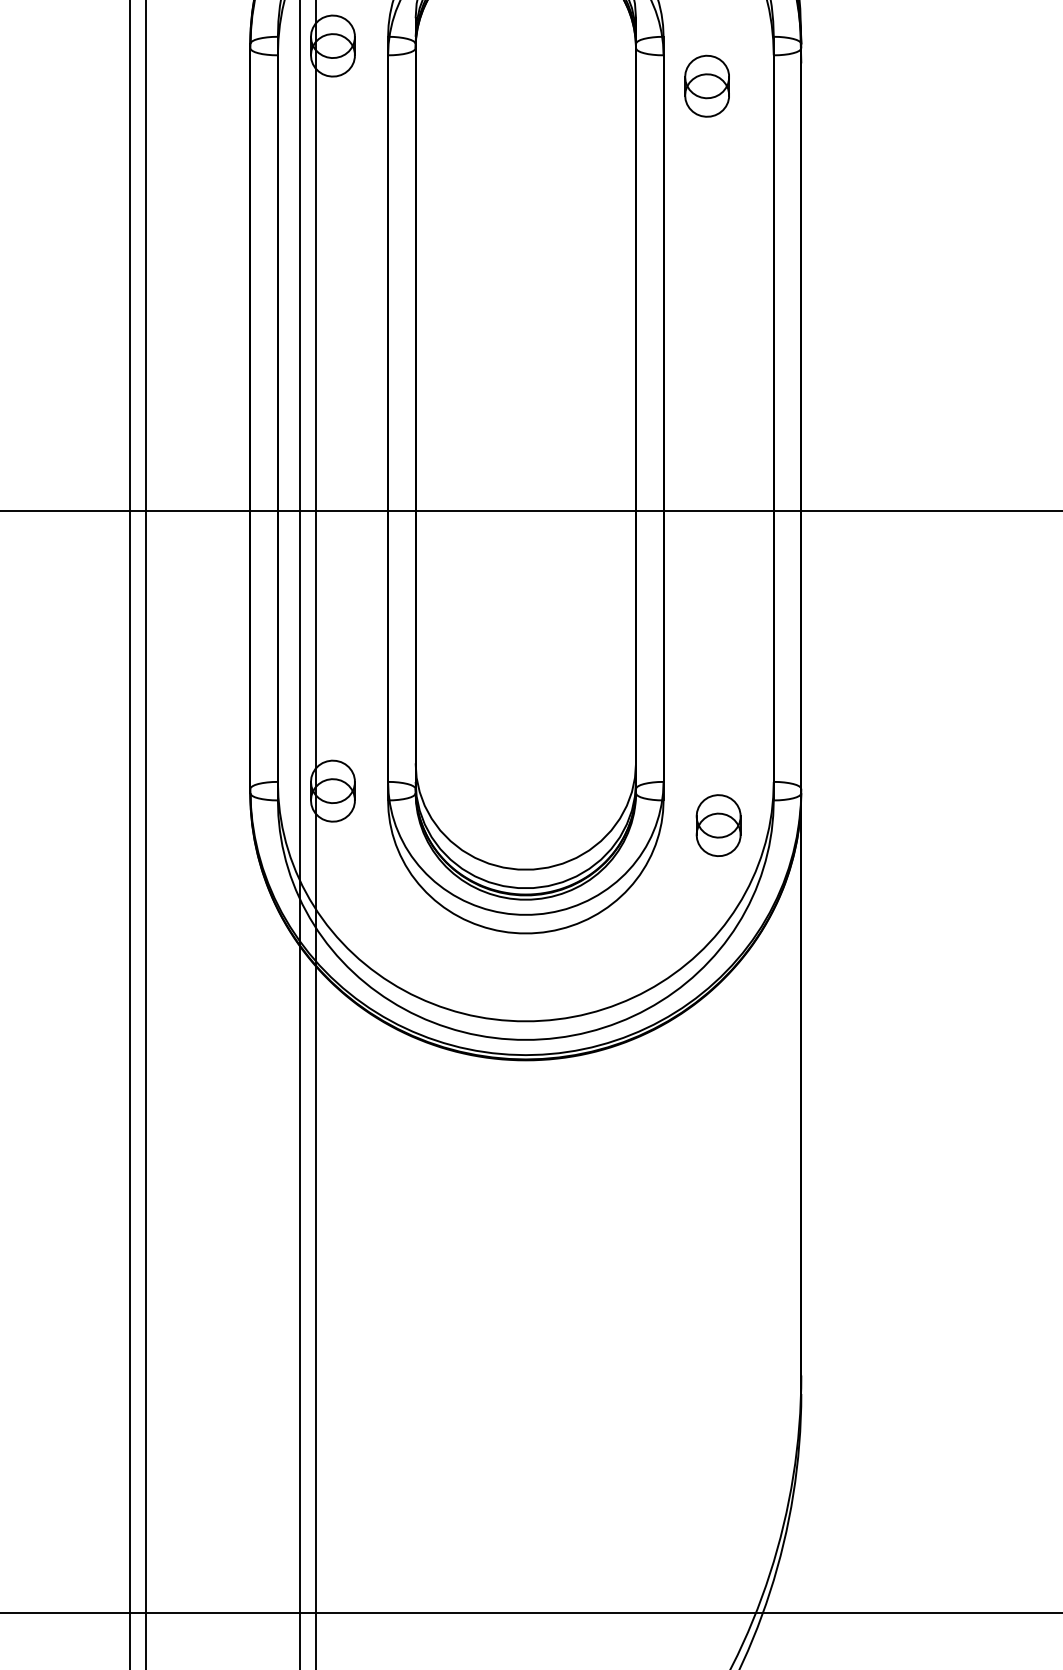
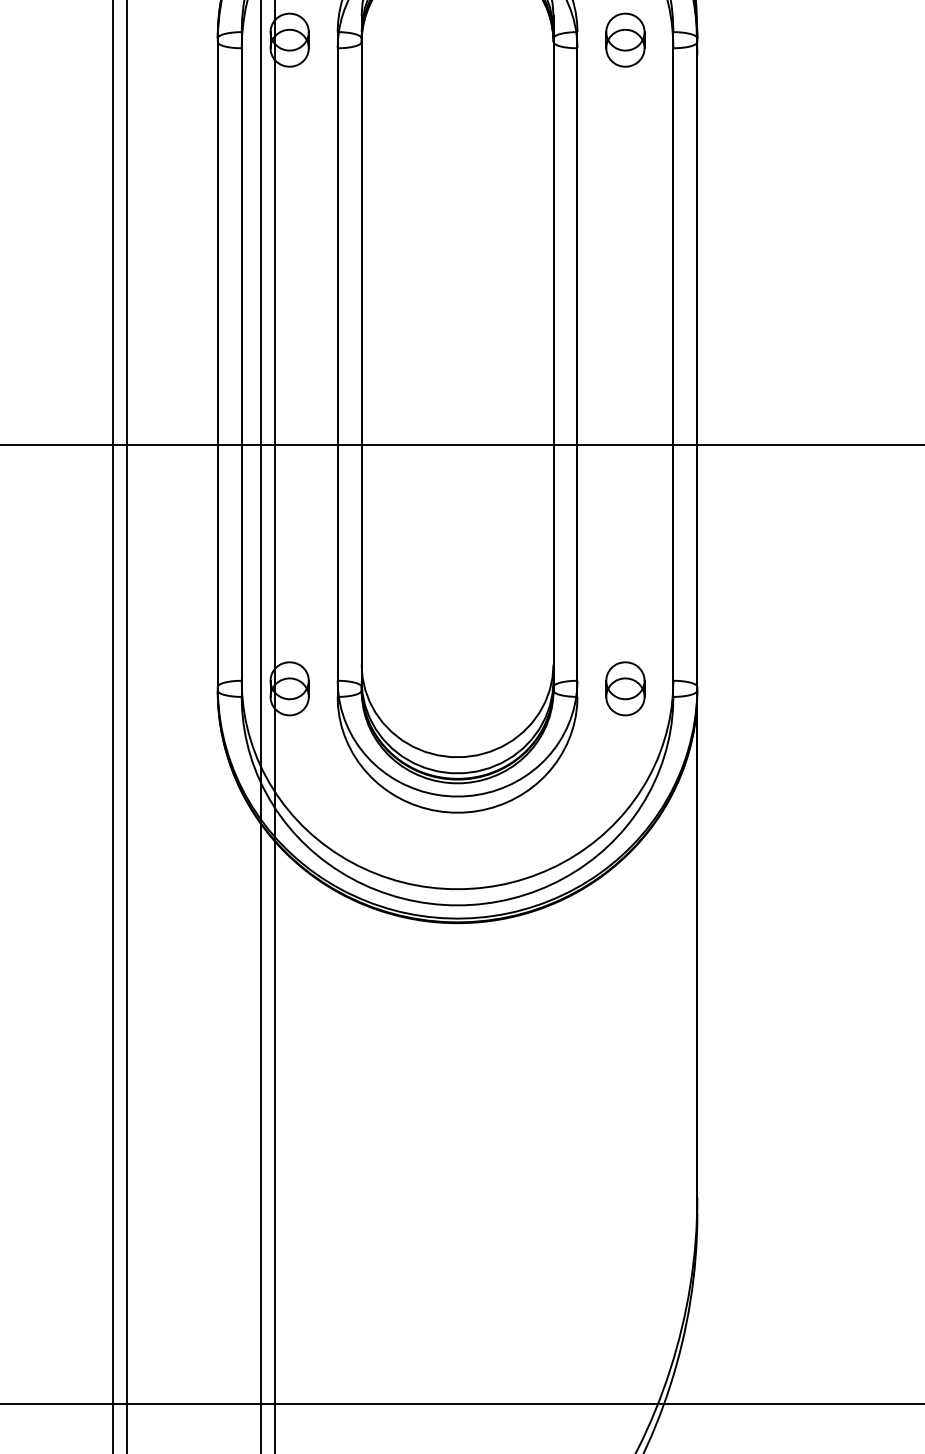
part: (707, 85) -> (625, 39), moved
part: (718, 825) -> (625, 688), moved

